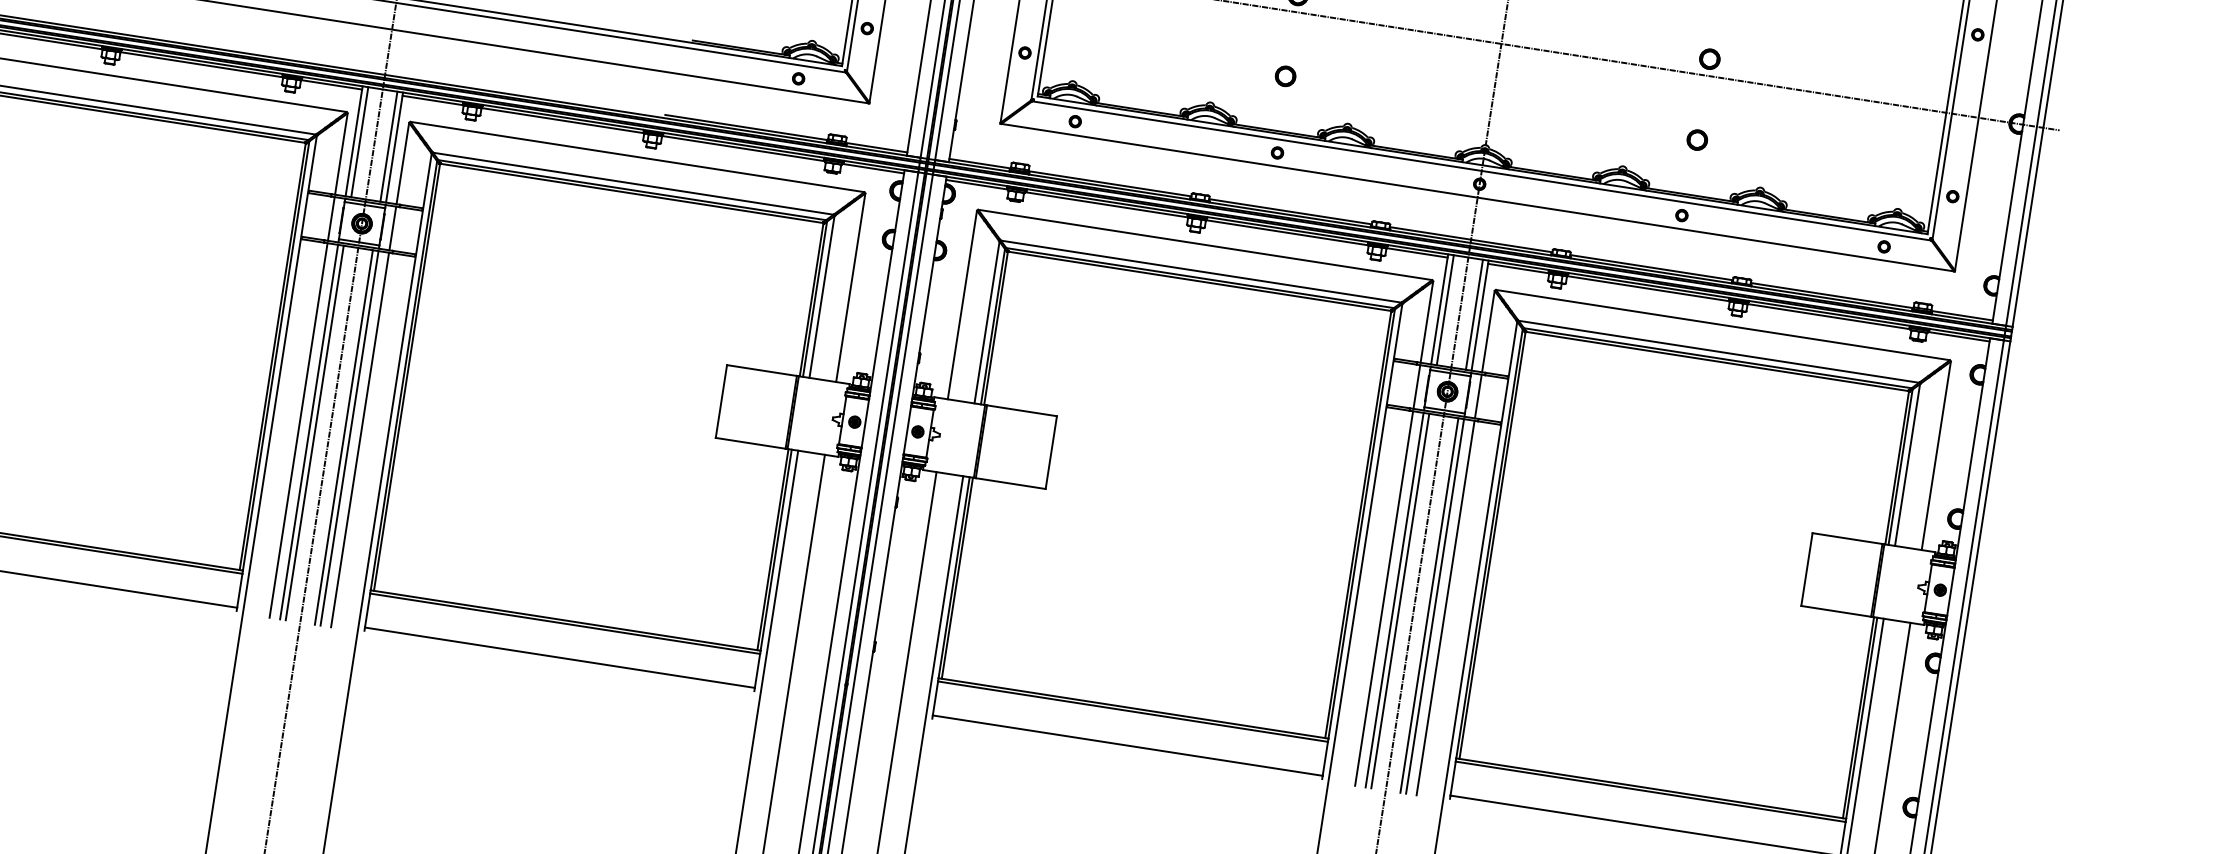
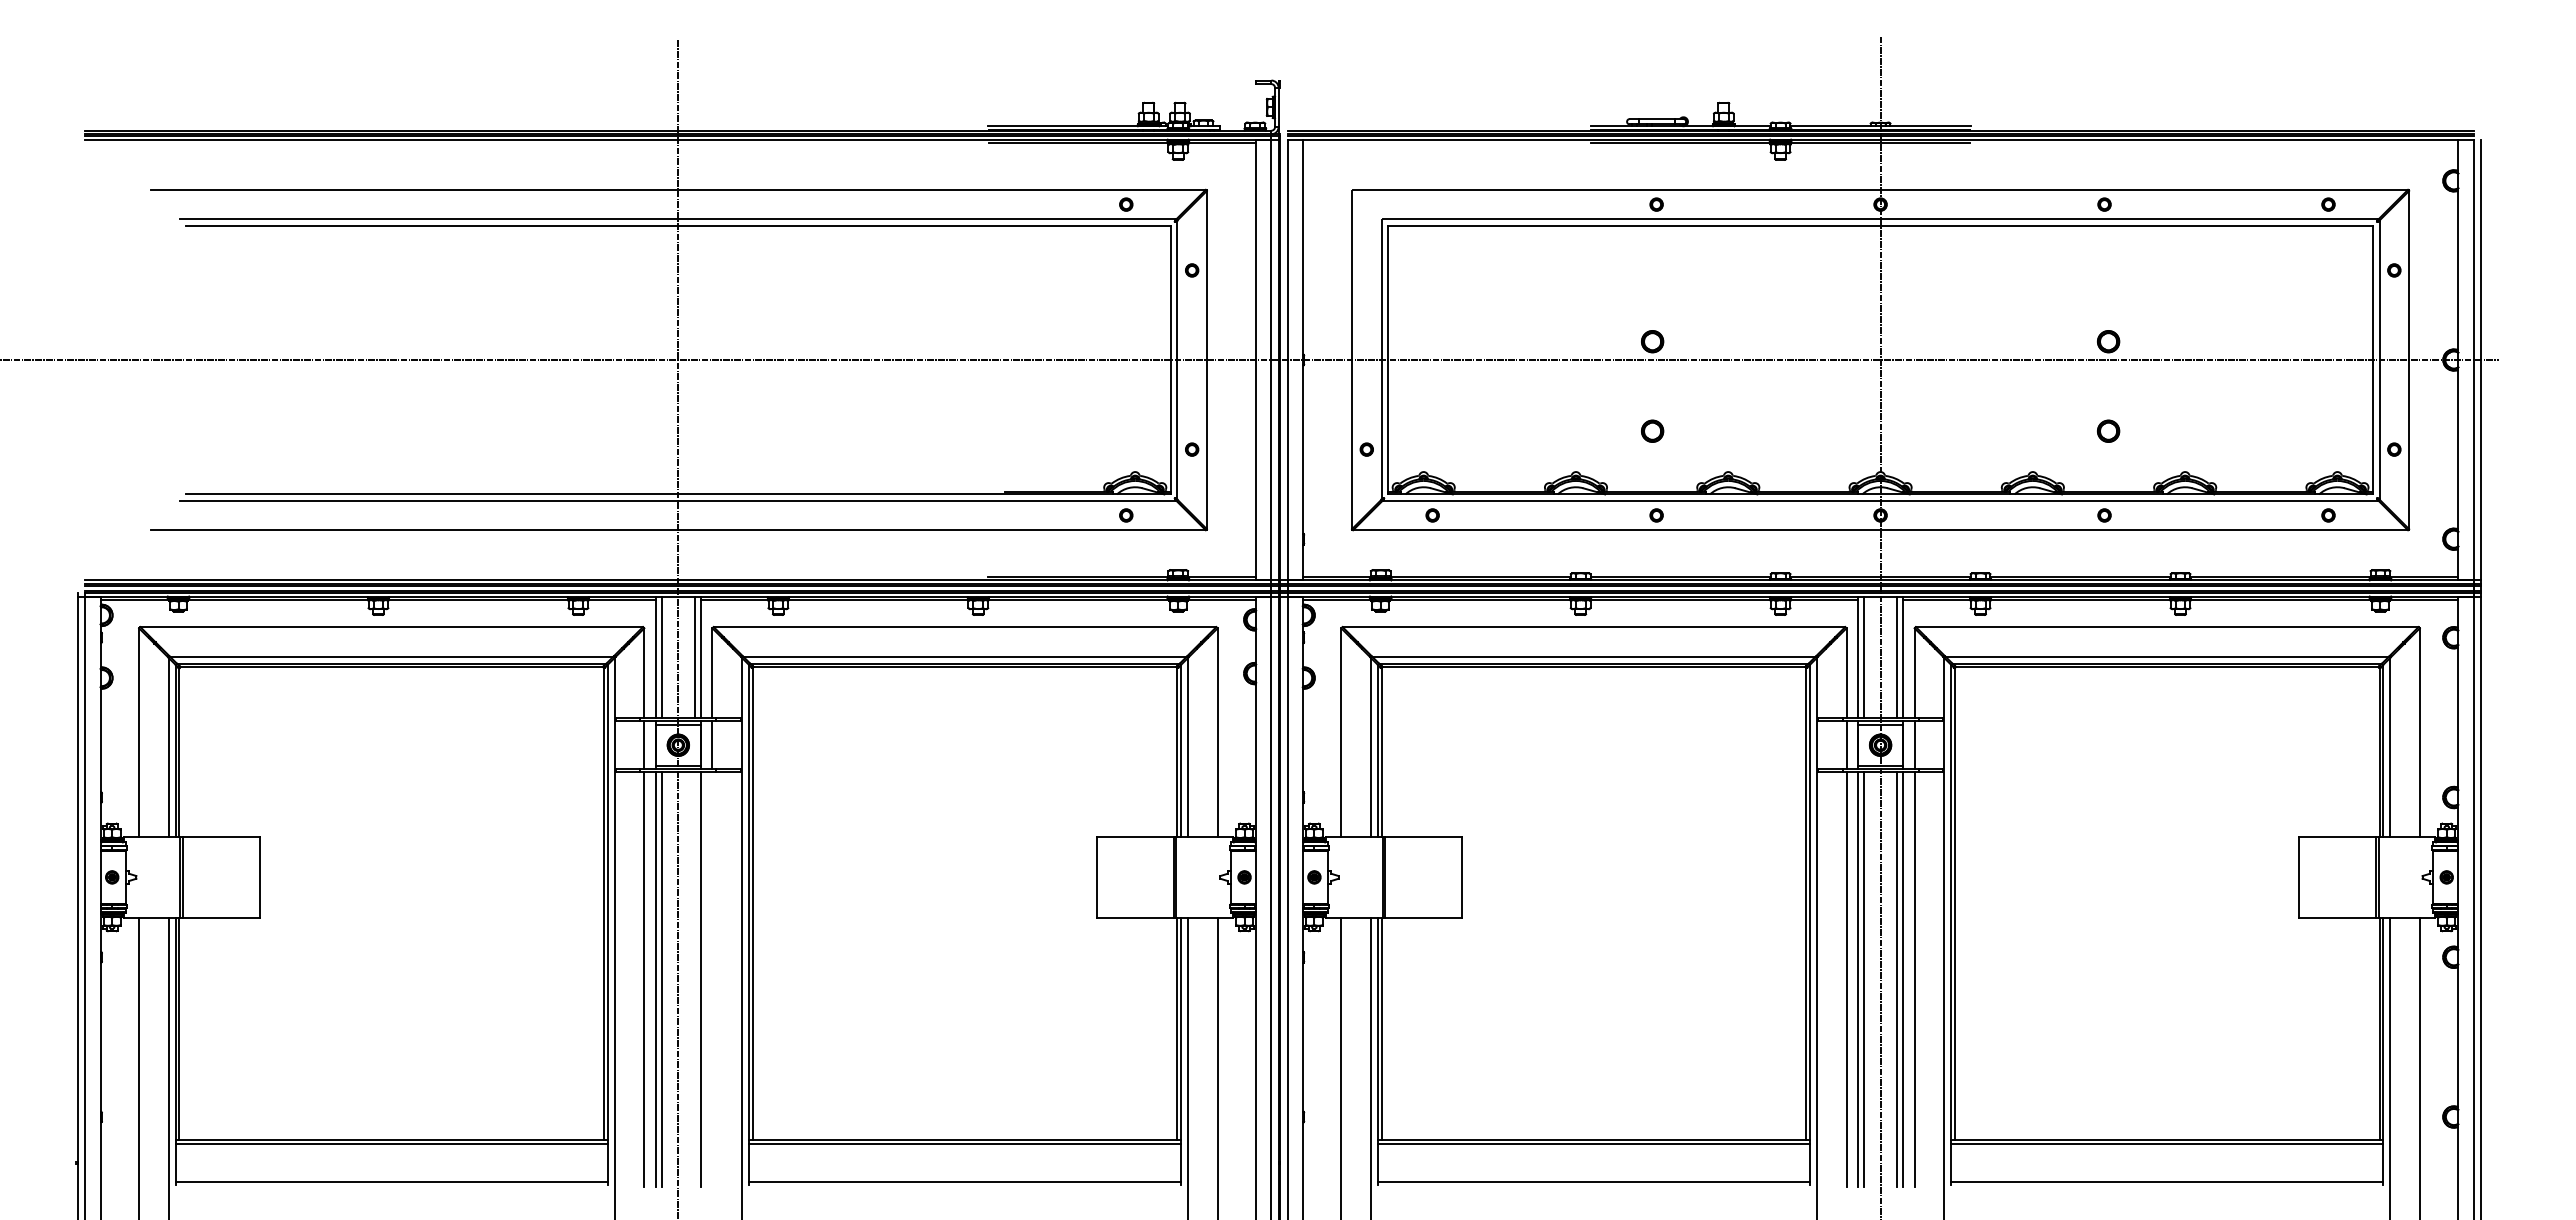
line: (343, 437) -> (694, 979), removed
line: (360, 440) -> (712, 979), removed

